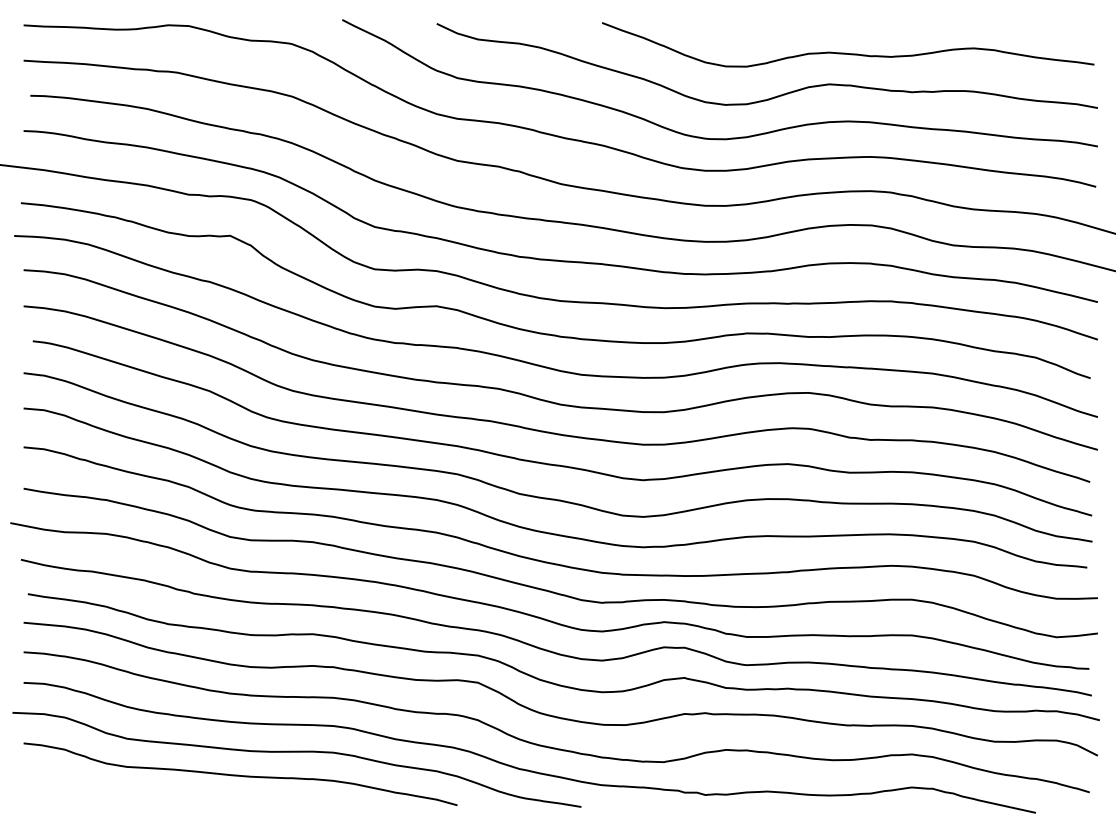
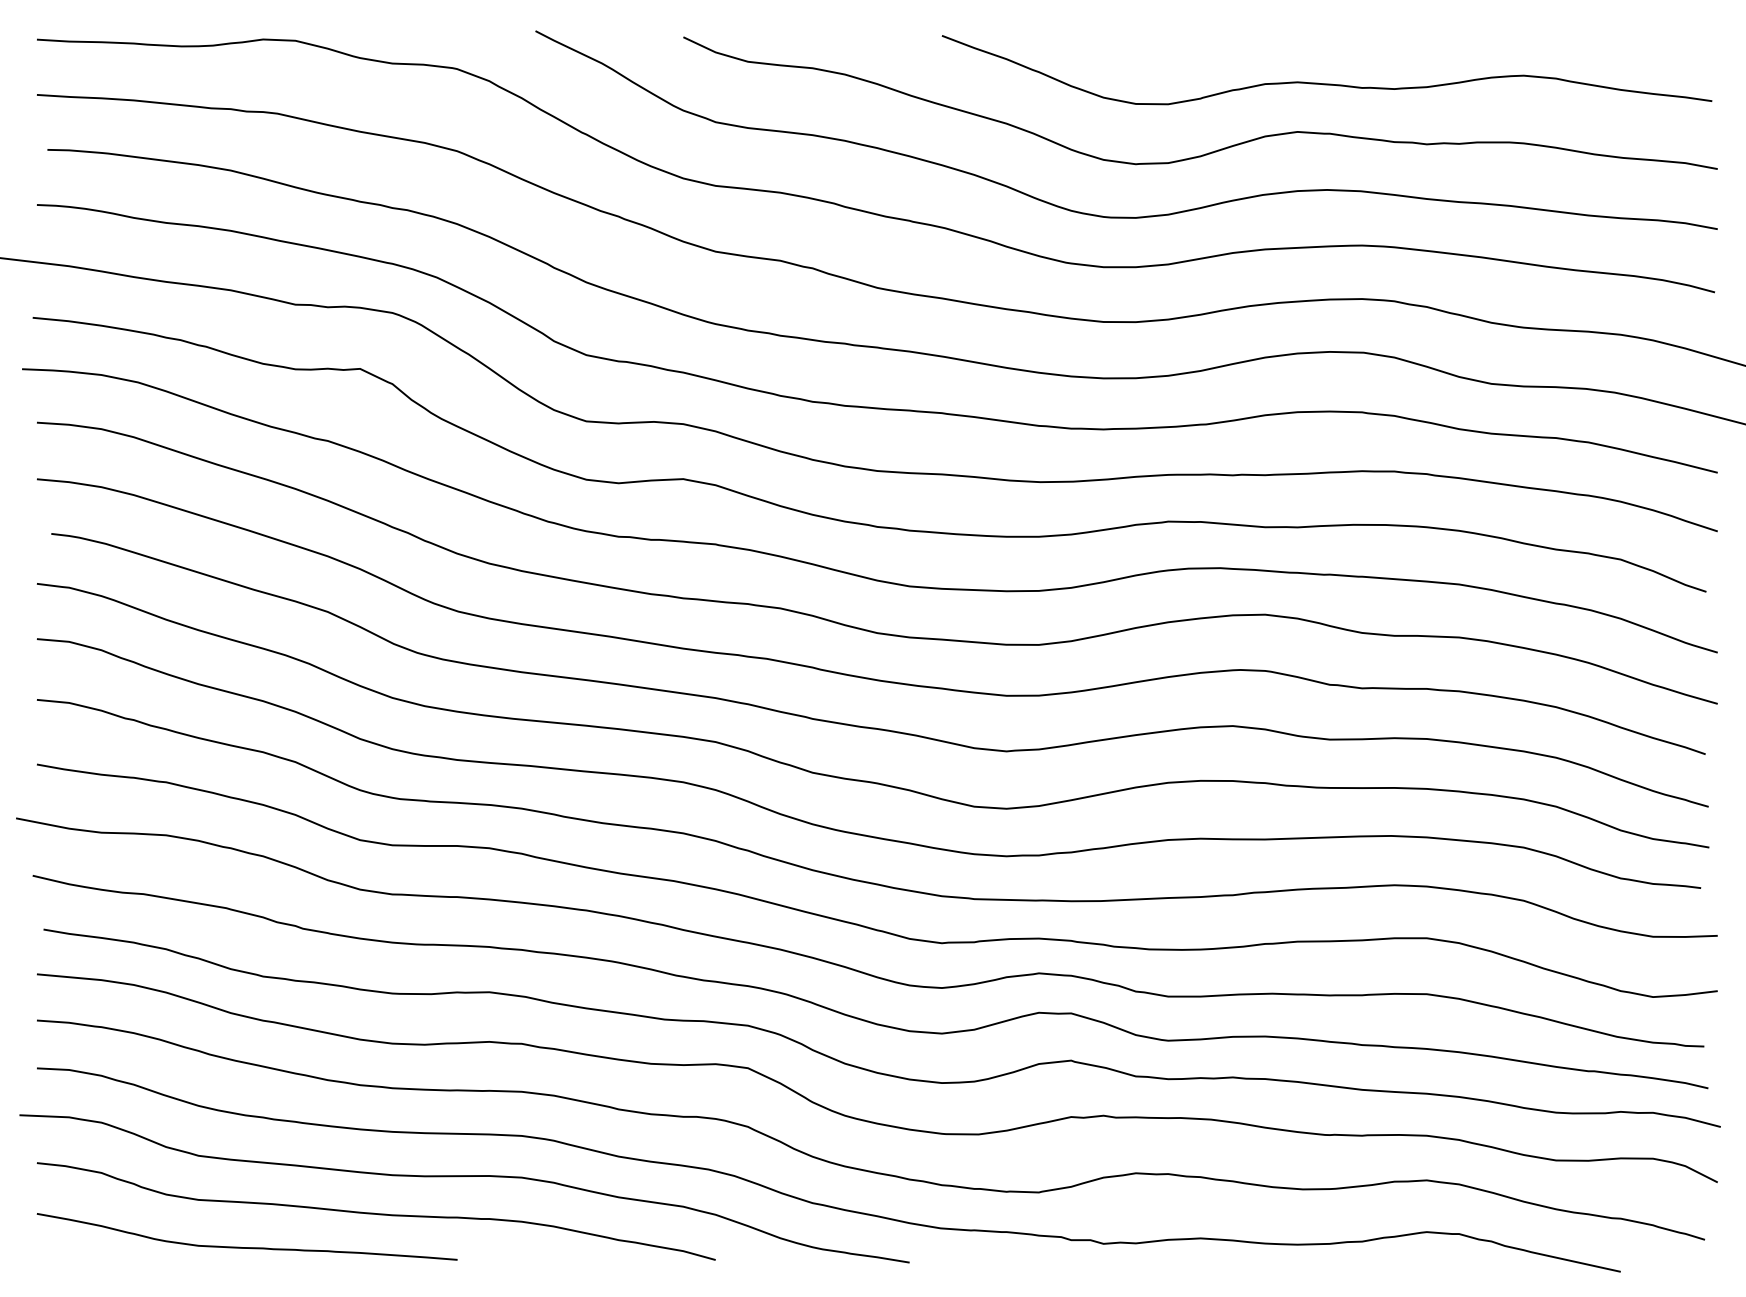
curve: (157, 796) -> (246, 1246), added

